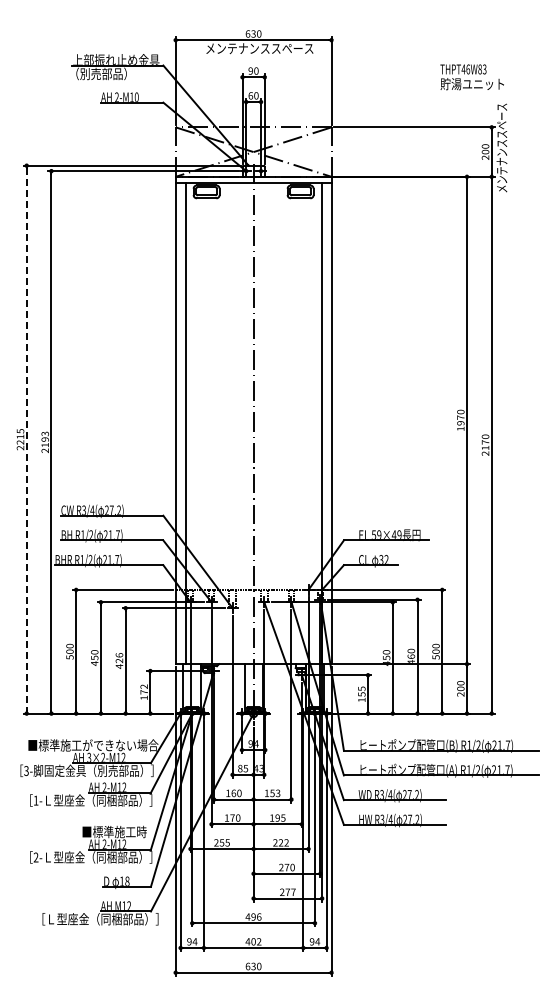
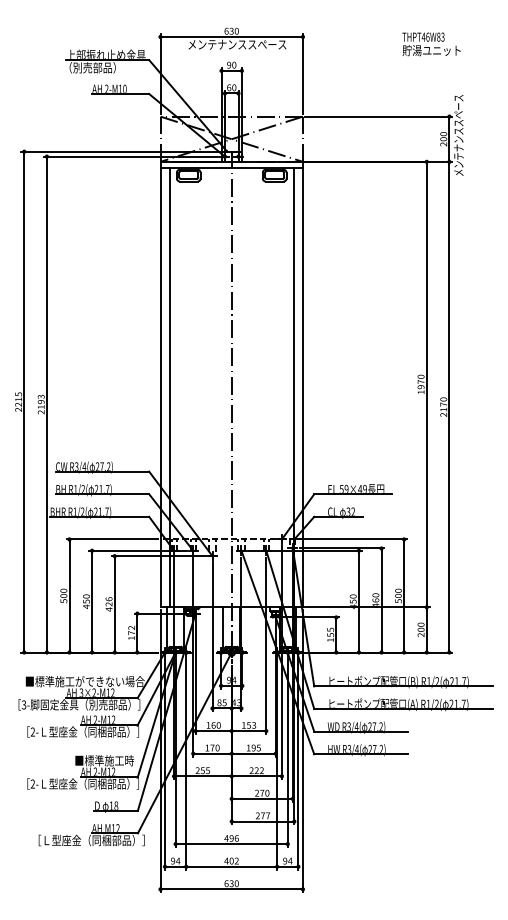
text: (471, 77) -> (430, 44), moved
line: (26, 440) -> (24, 402), dashed -> solid
text: (35, 800) -> (32, 731), 1- -> 2-

